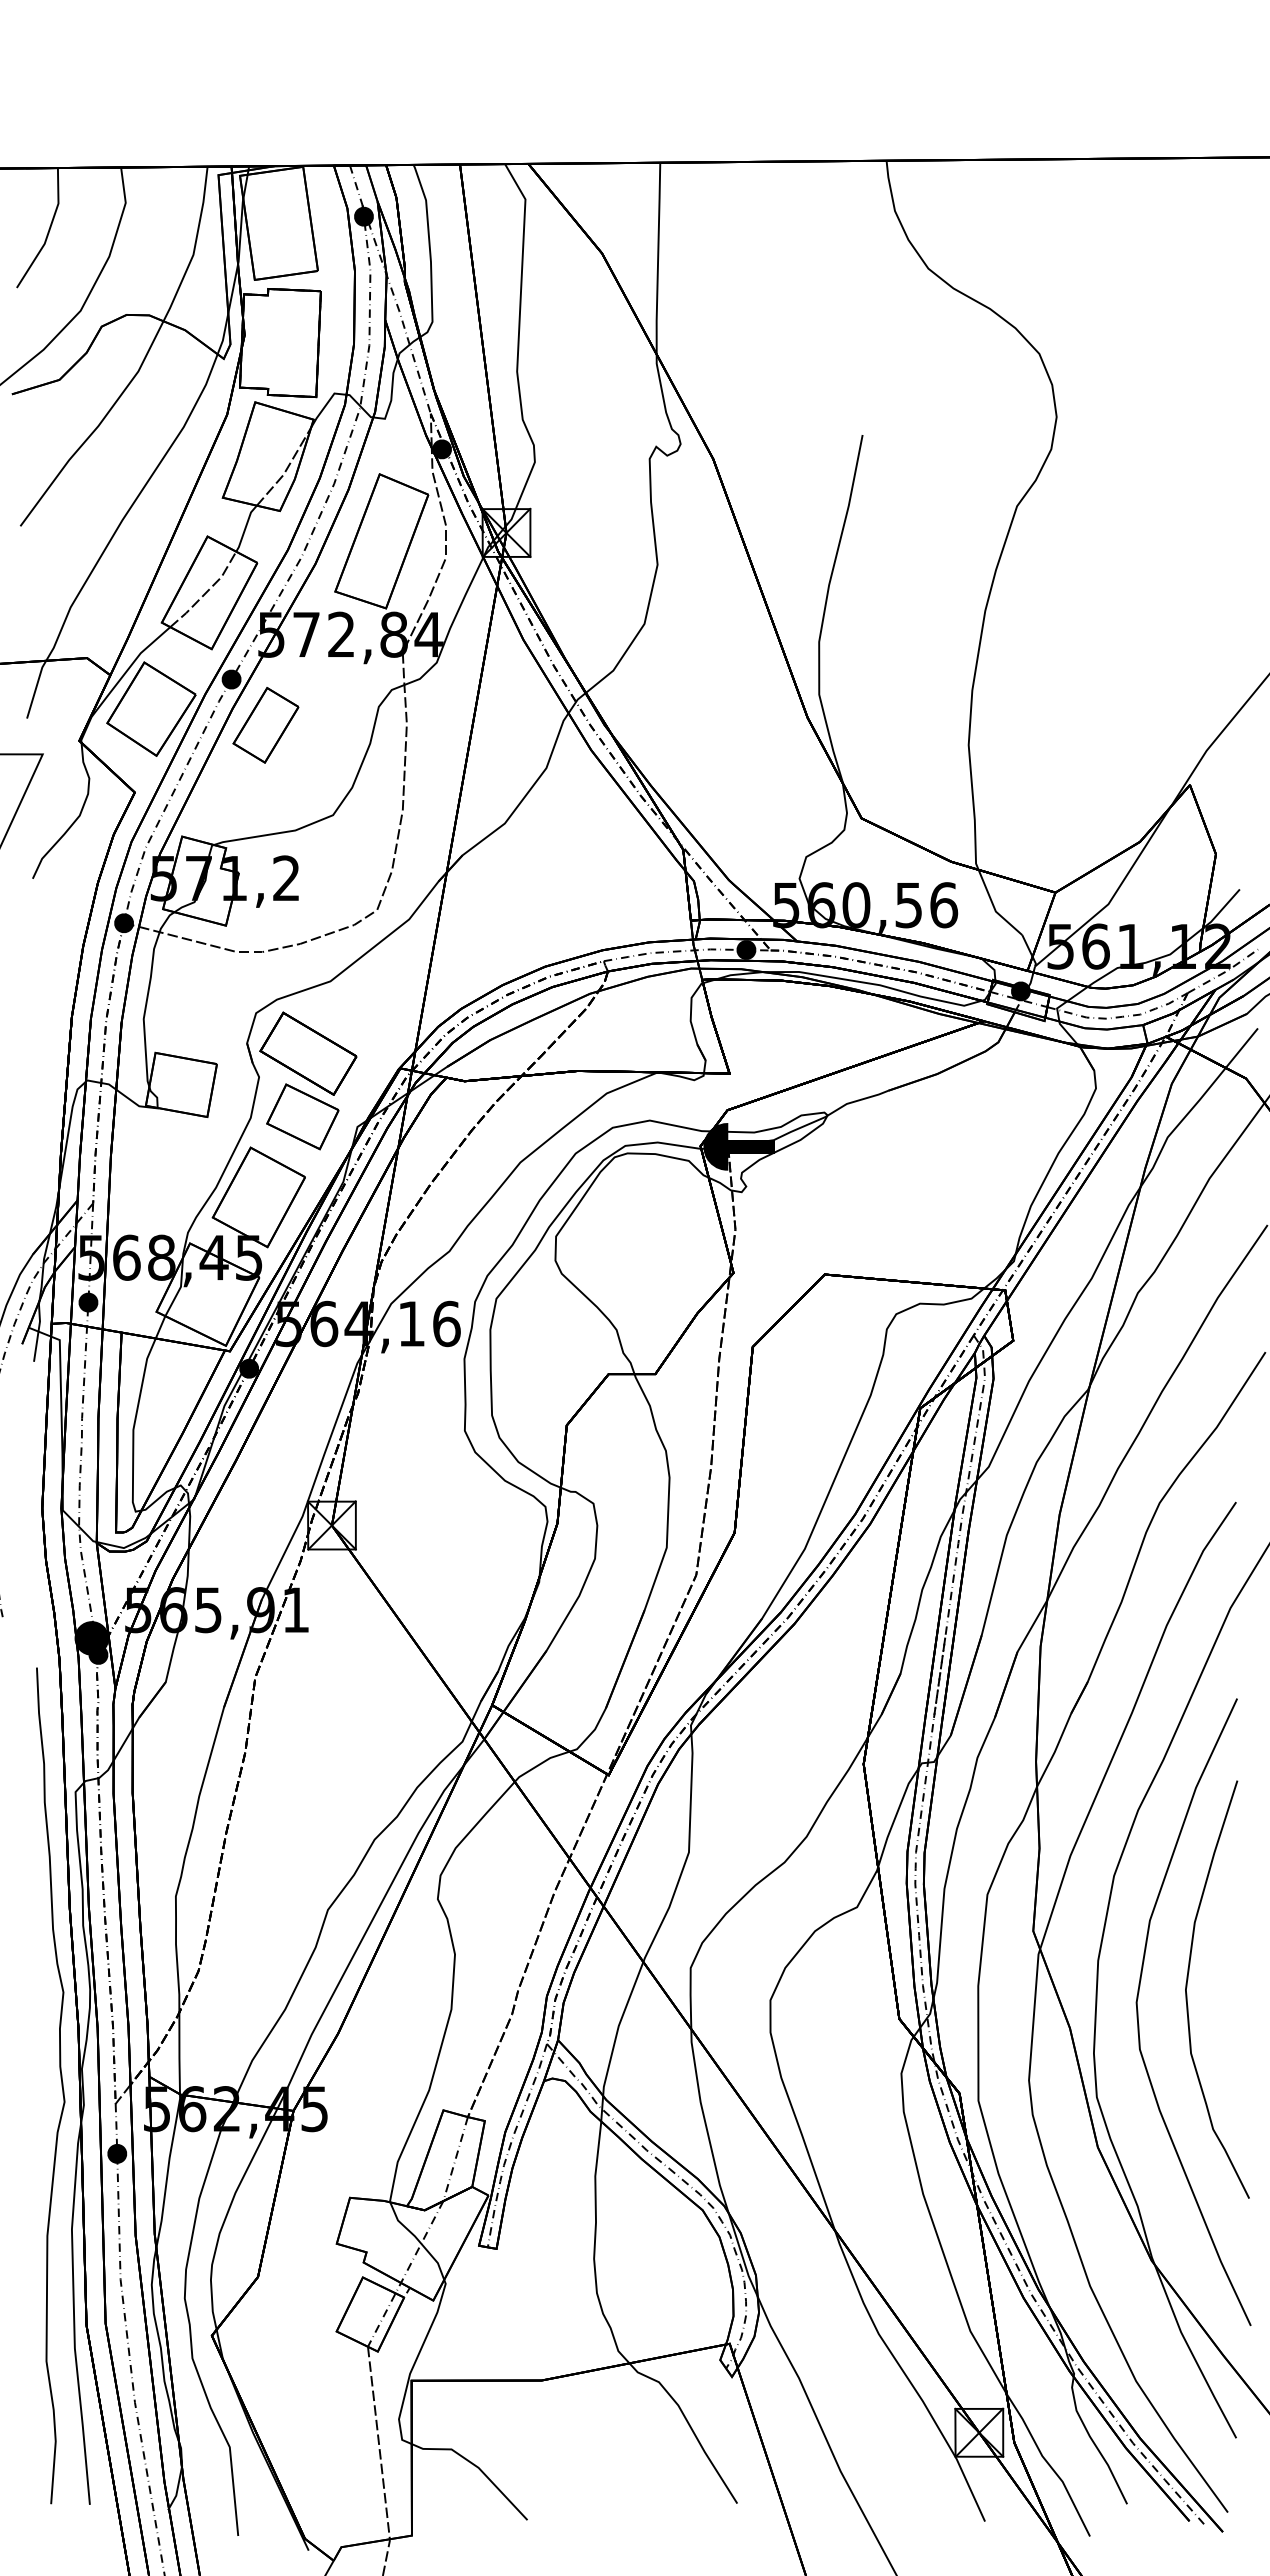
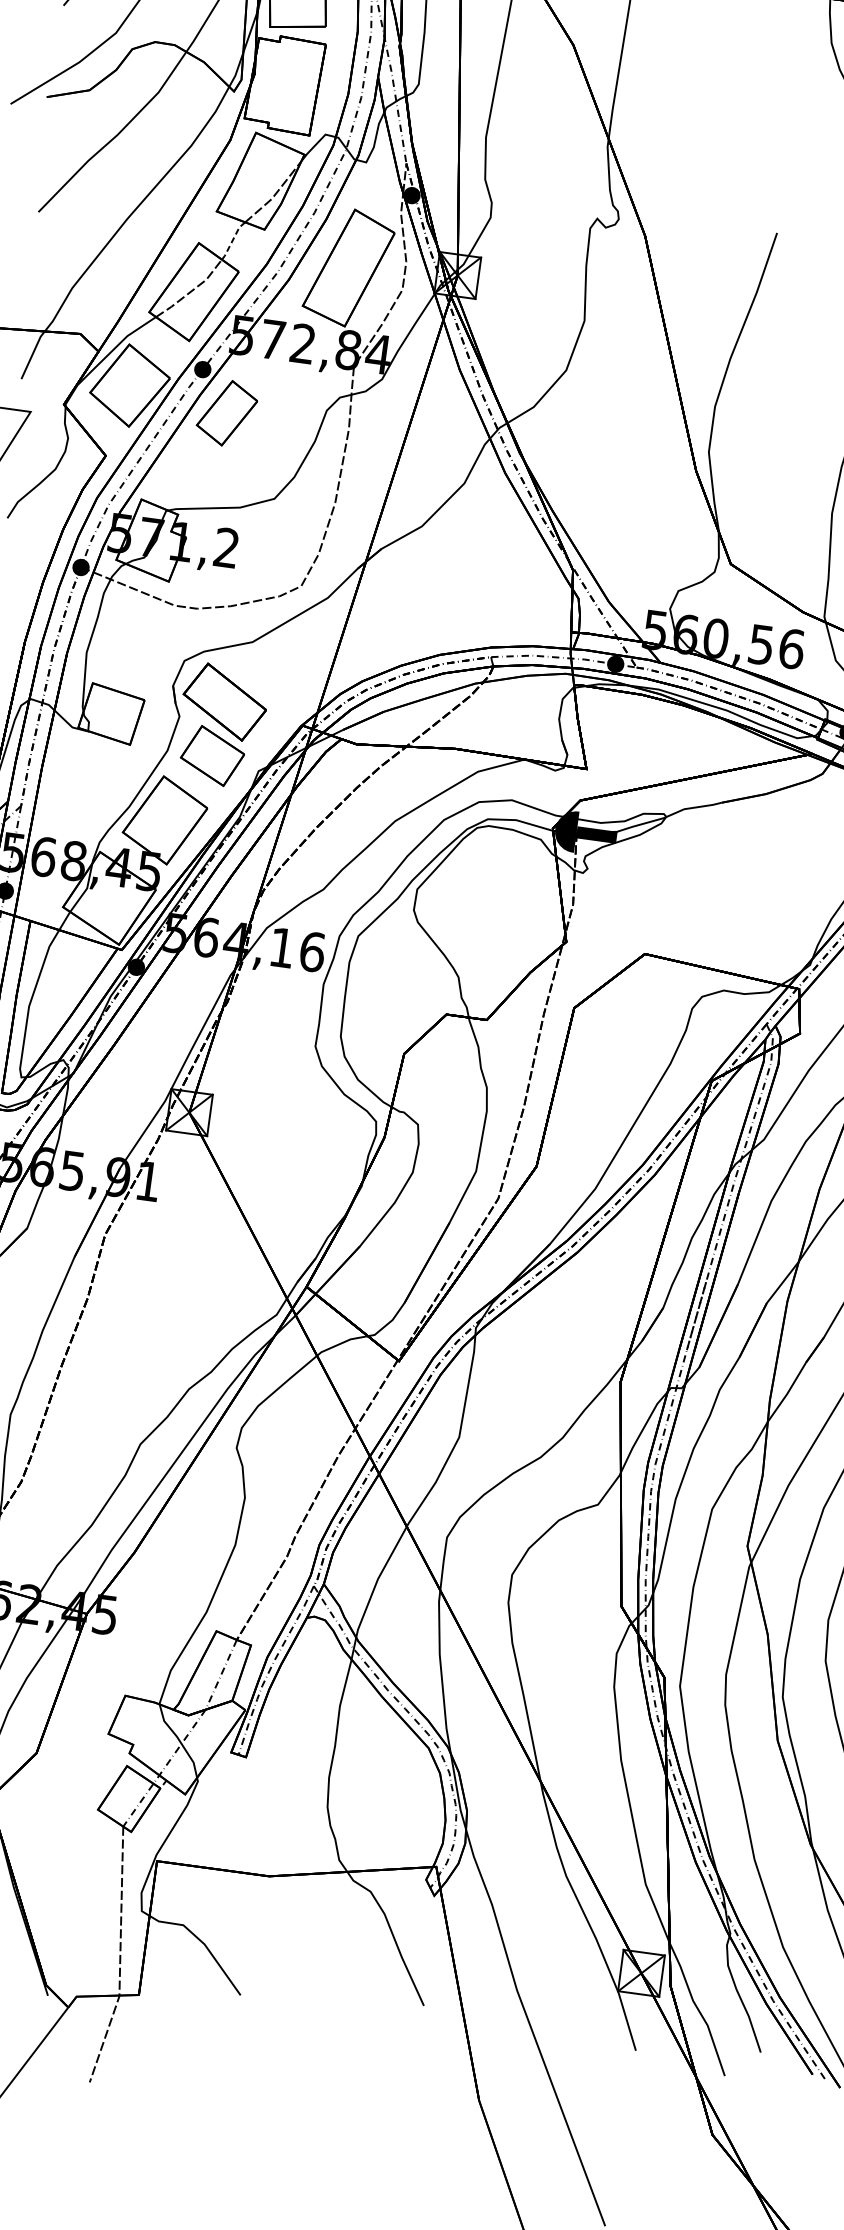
line: (245, 528) -> (232, 240), solid -> dashed

